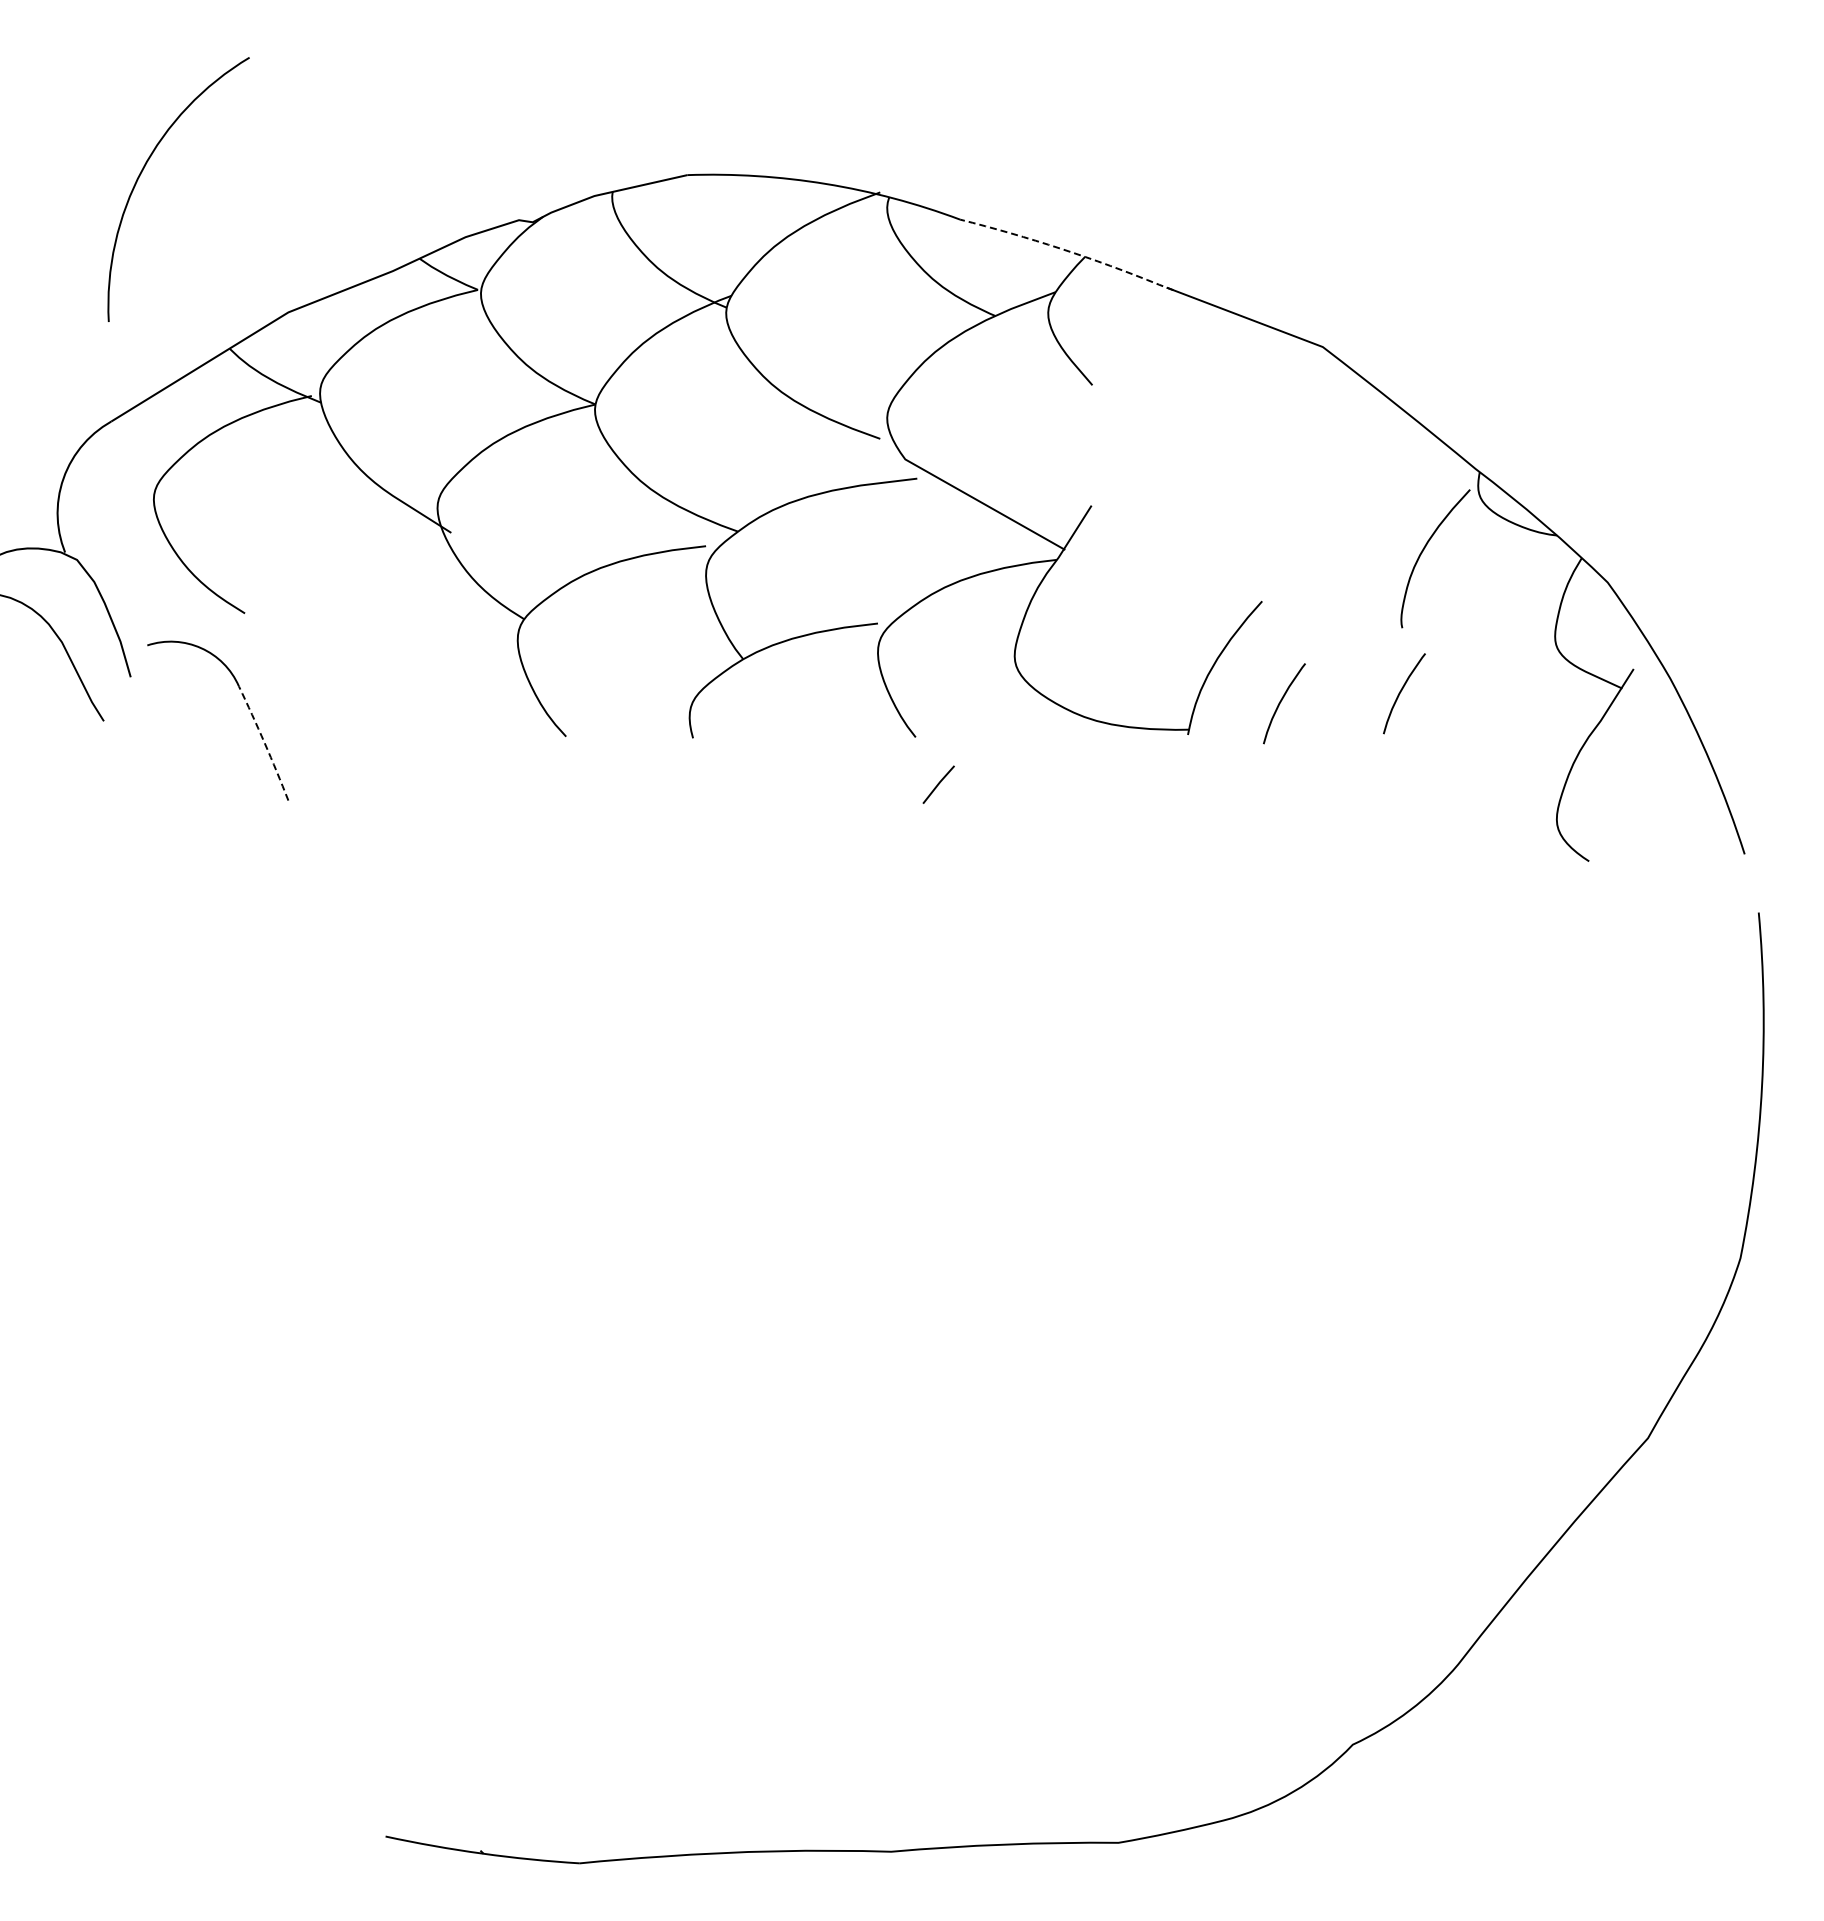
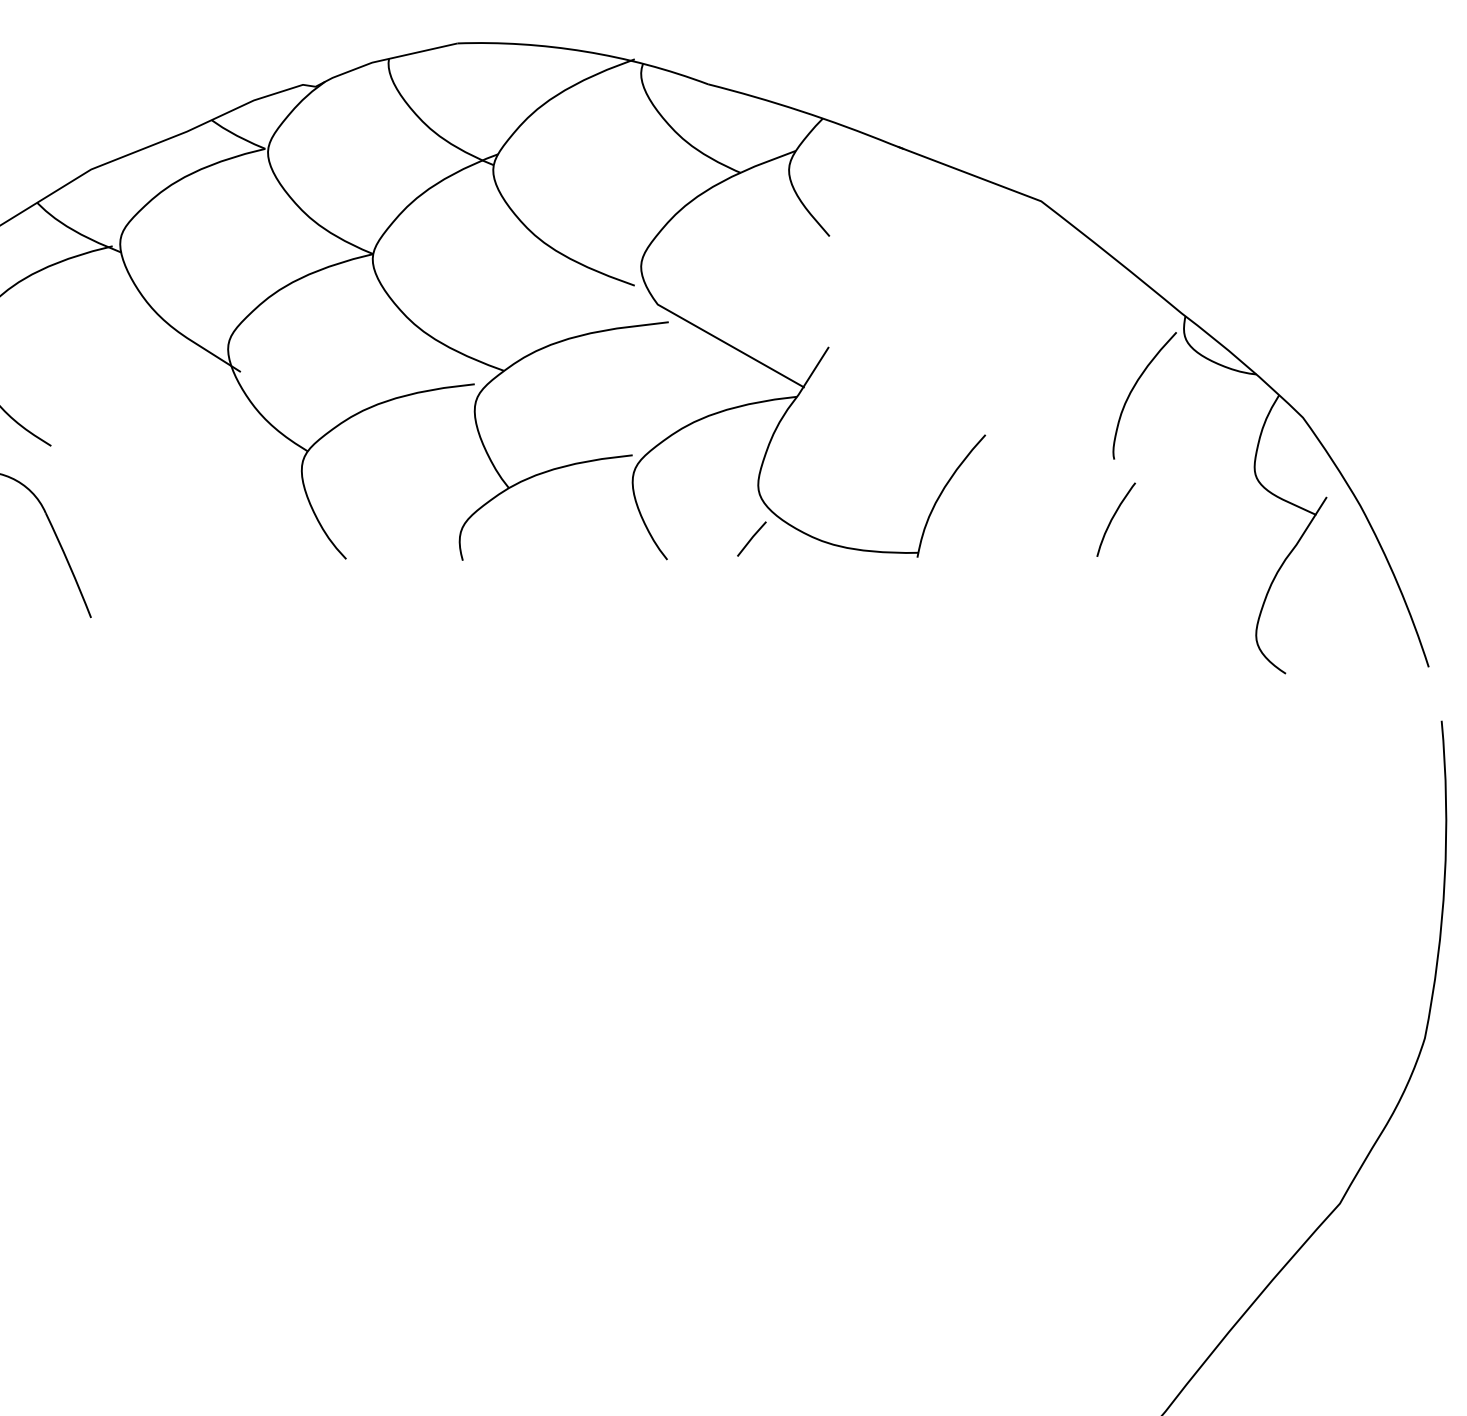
line: (1068, 251) -> (807, 113), dashed -> solid
curve: (1281, 702) -> (1003, 527), removed
arc: (264, 743) -> (69, 565), dashed -> solid
line: (938, 784) -> (751, 538), moved

